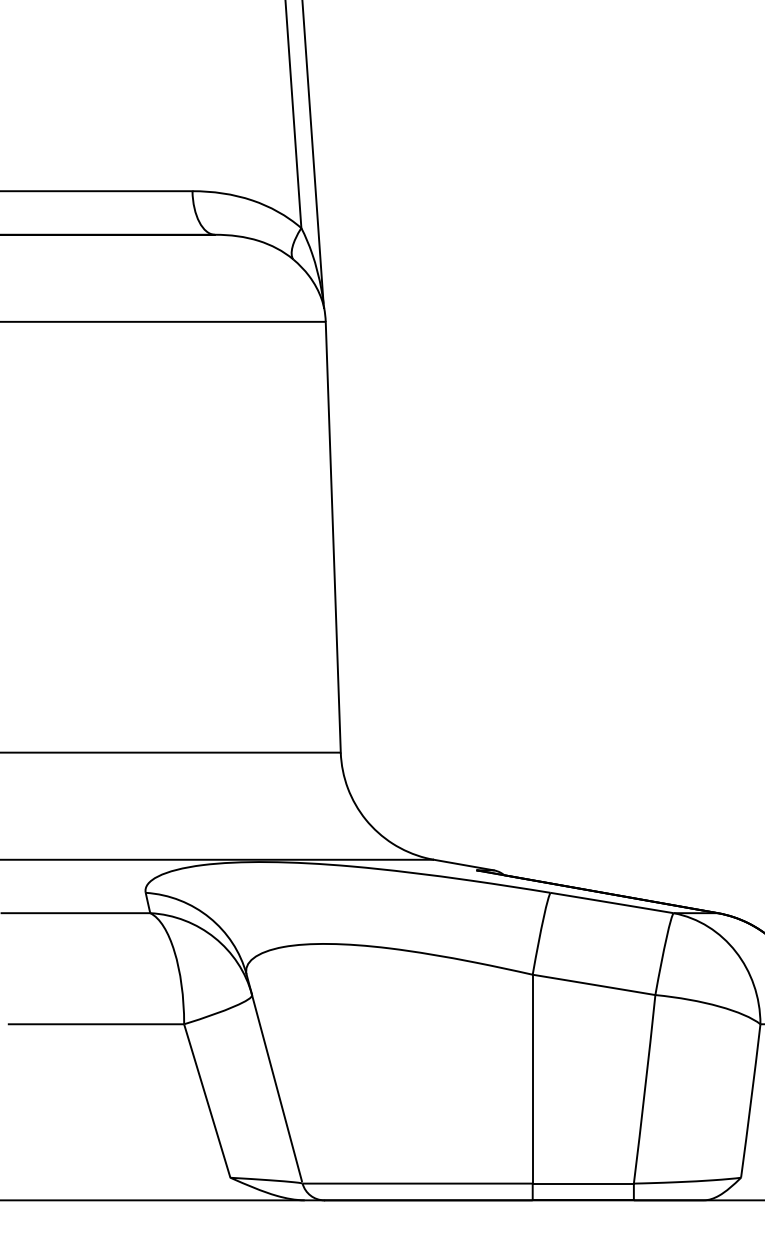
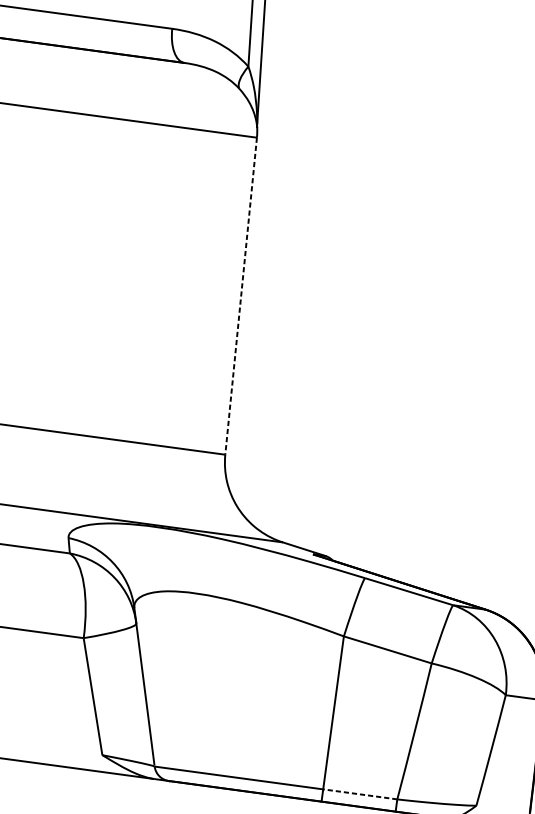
line: (333, 537) -> (241, 296), solid -> dashed
line: (583, 1183) -> (360, 794), solid -> dashed

